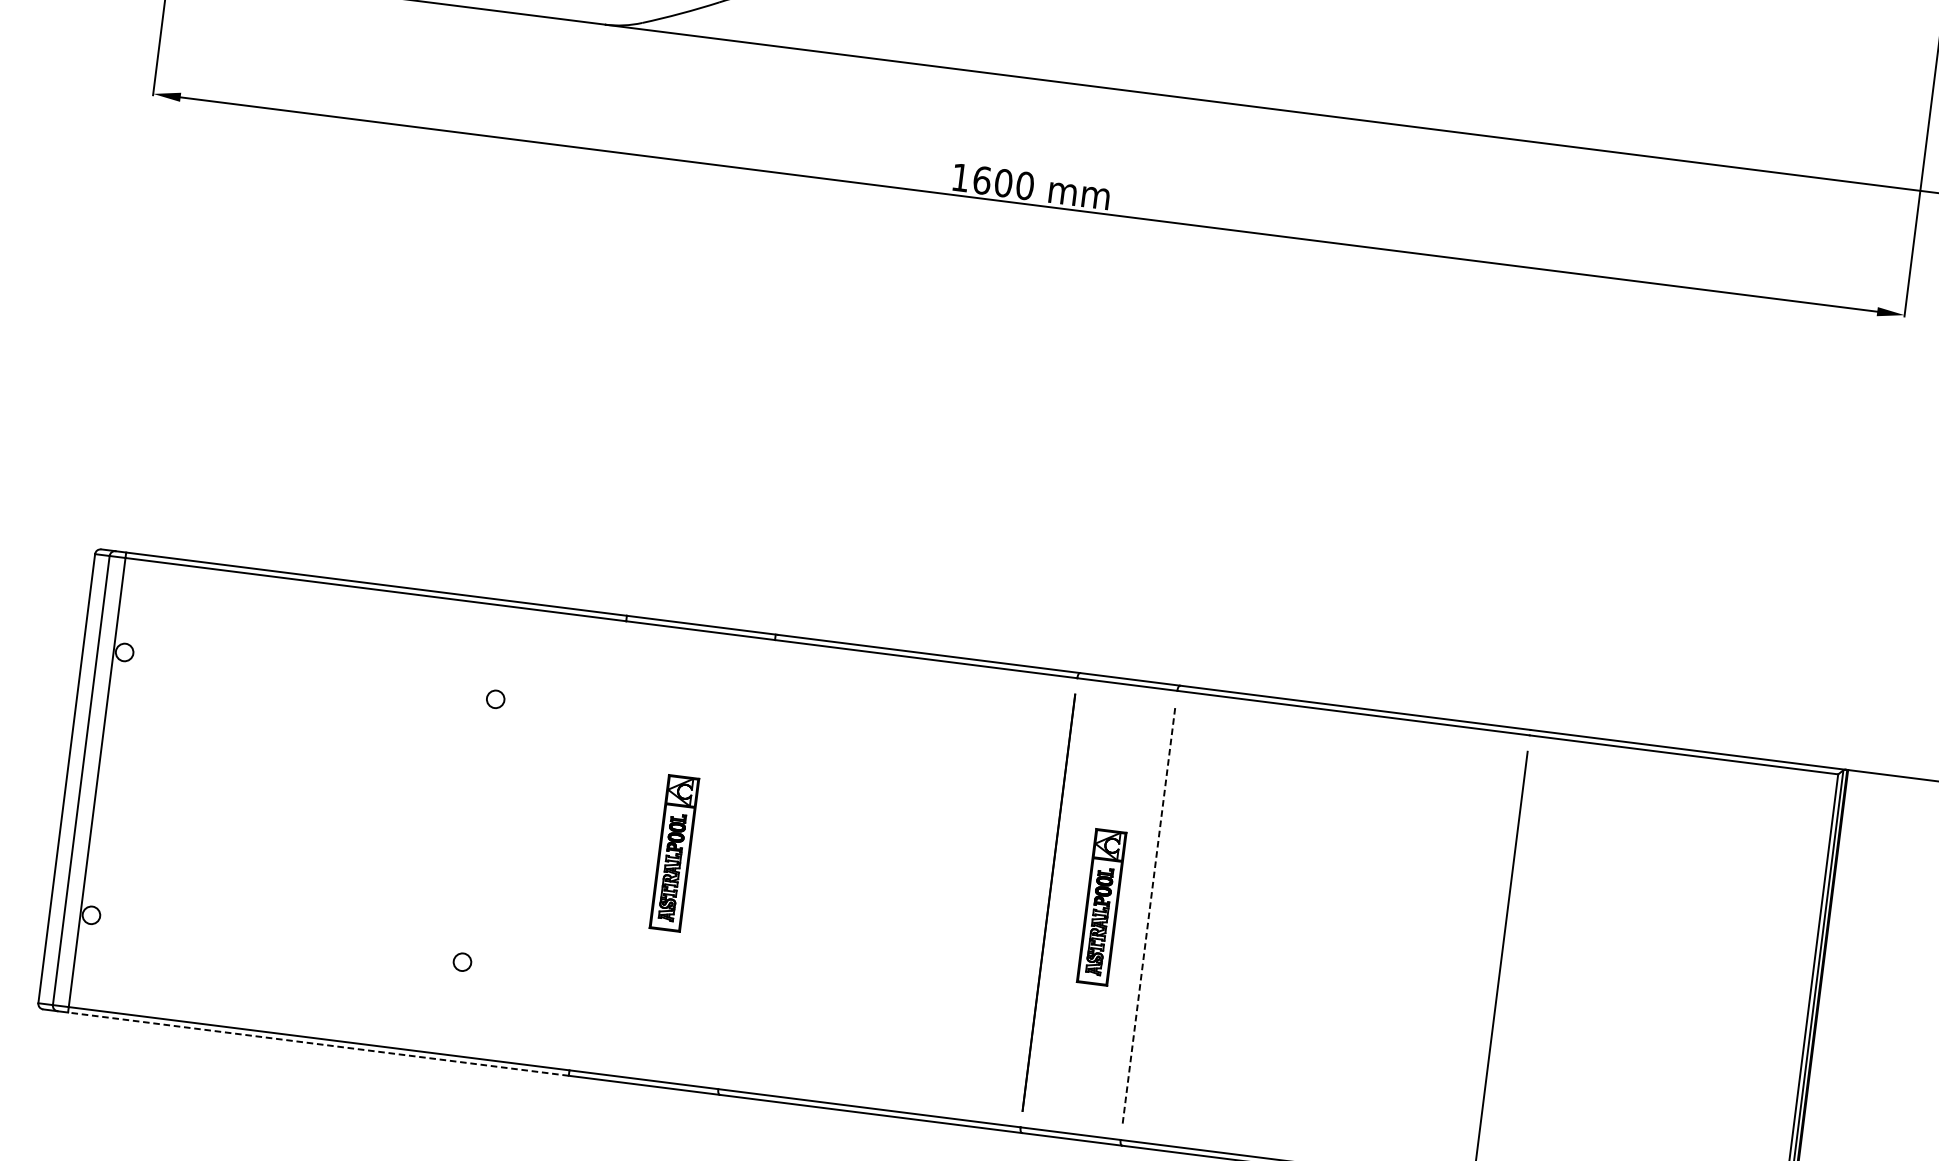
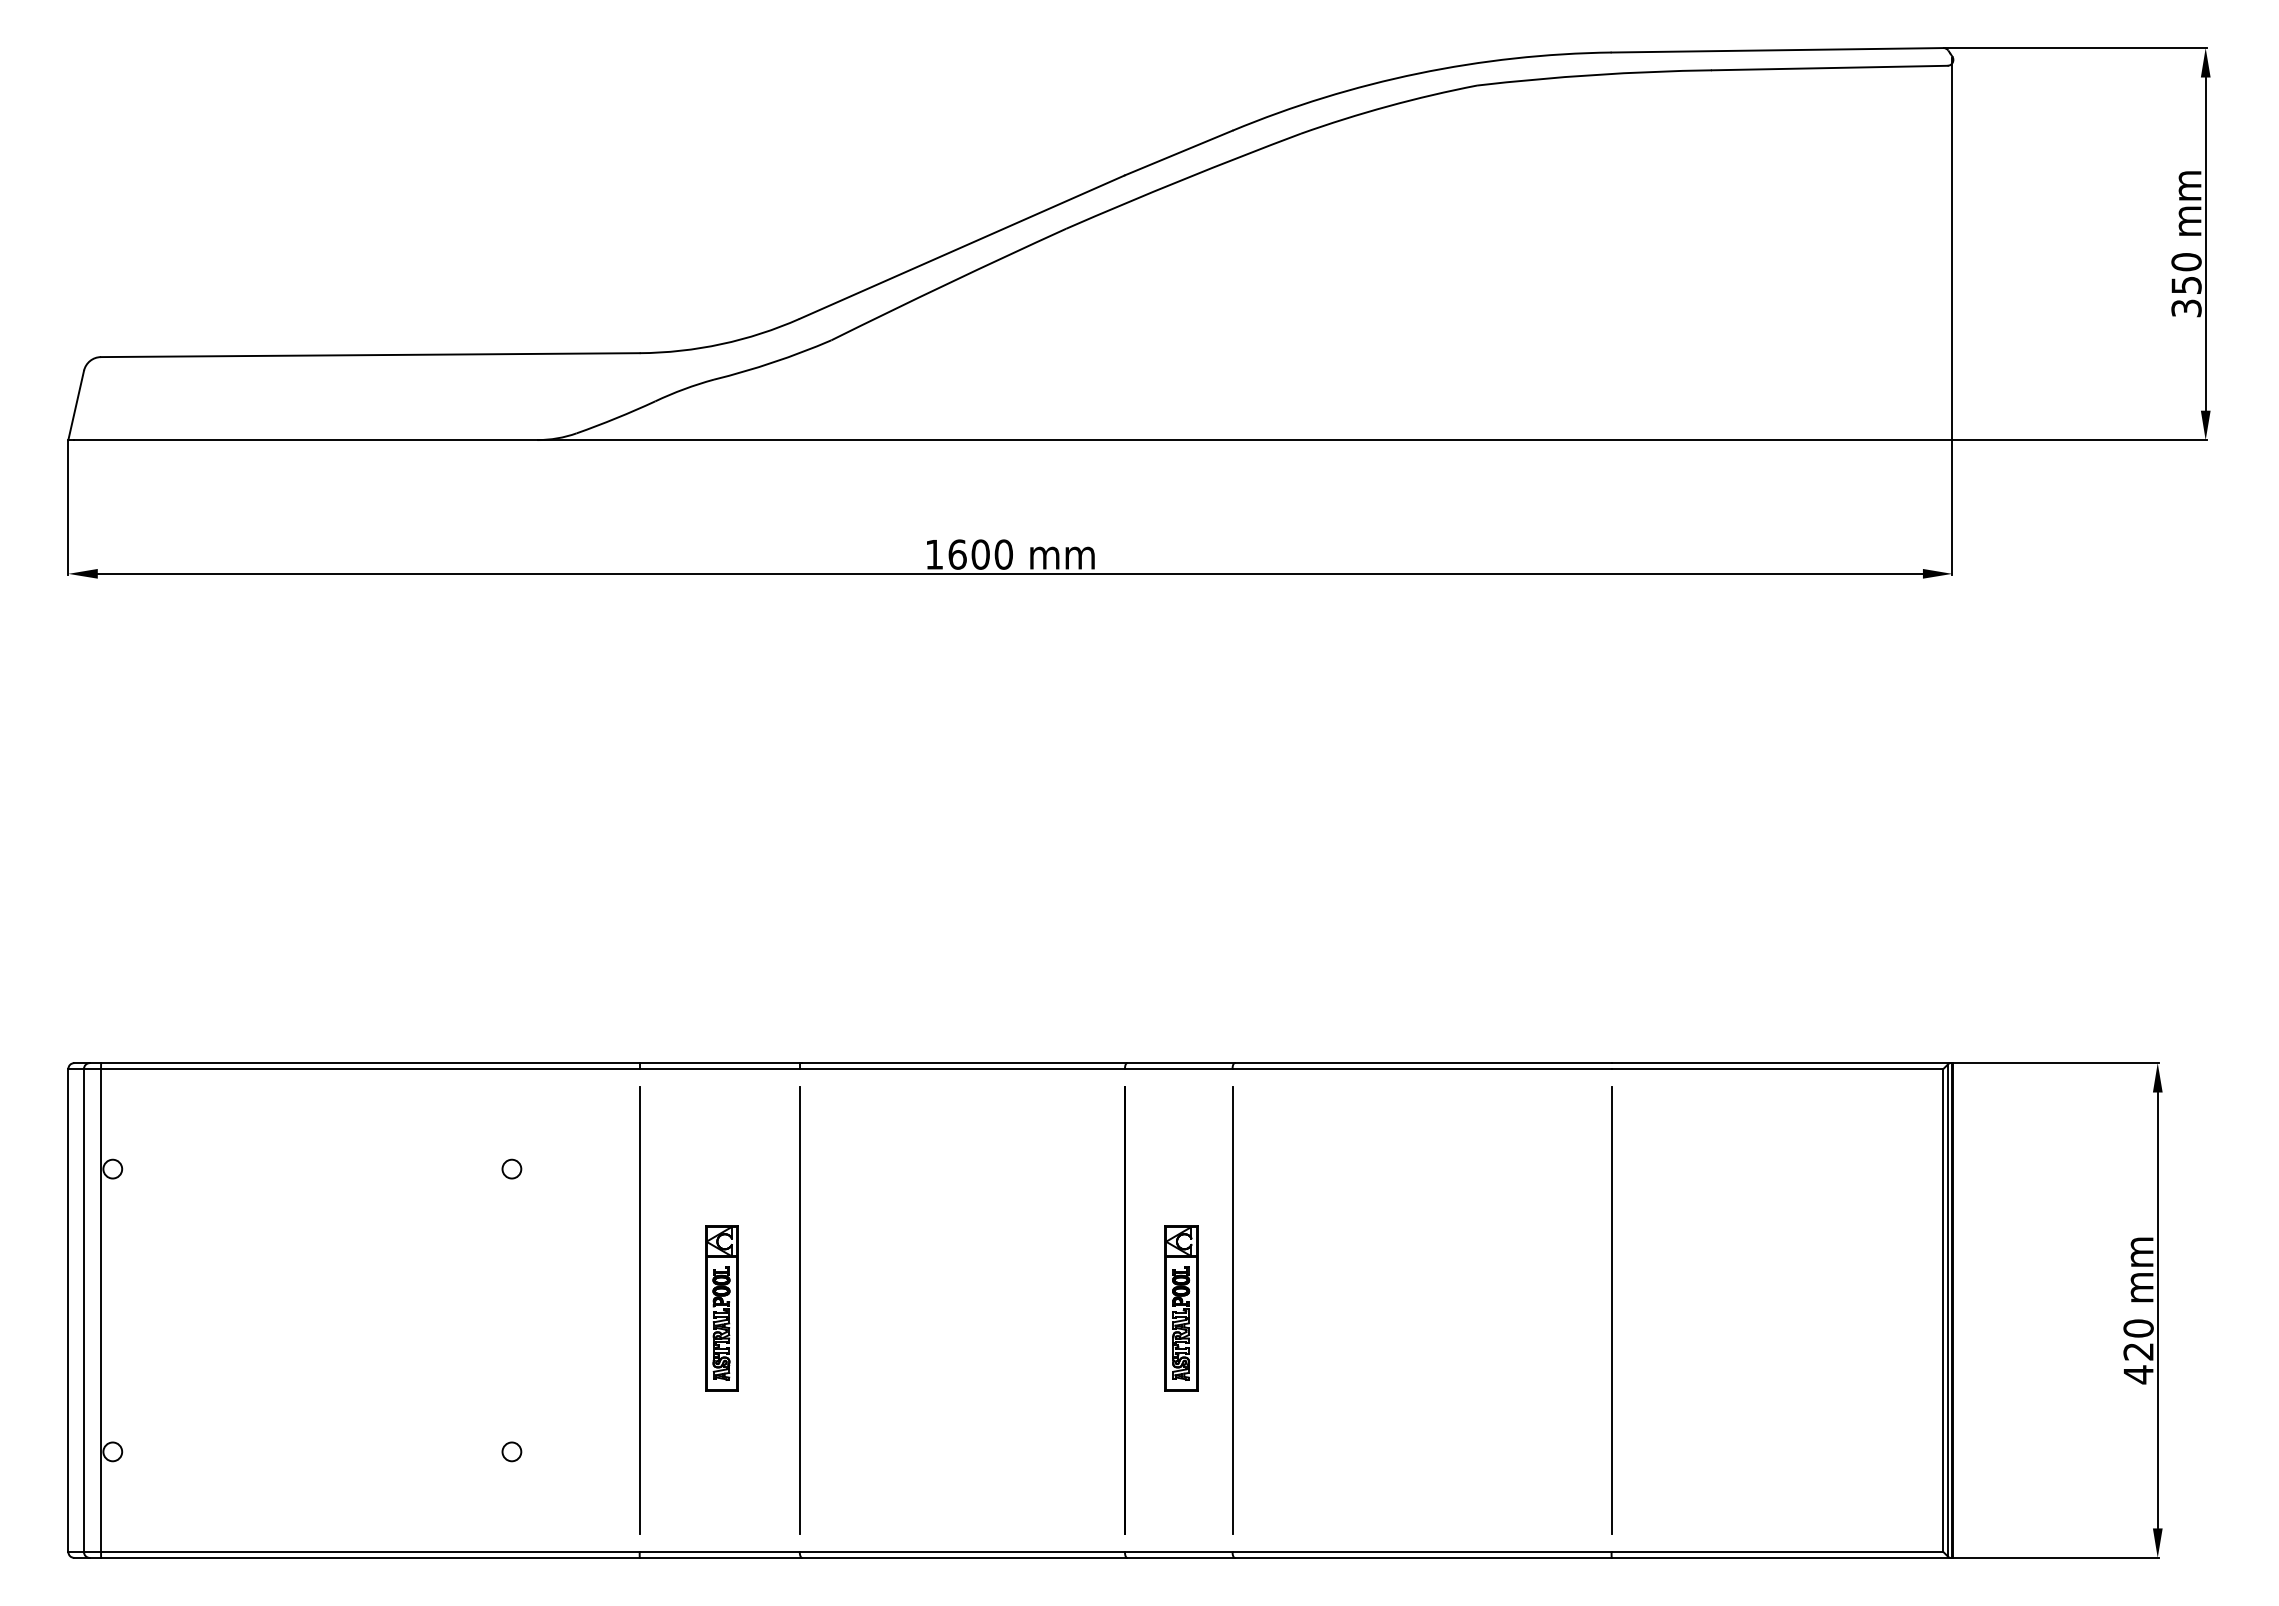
line: (597, 845) -> (639, 1310), added
line: (746, 864) -> (799, 1310), added
line: (1148, 915) -> (1232, 1310), dashed -> solid
line: (317, 1043) -> (369, 1557), dashed -> solid

